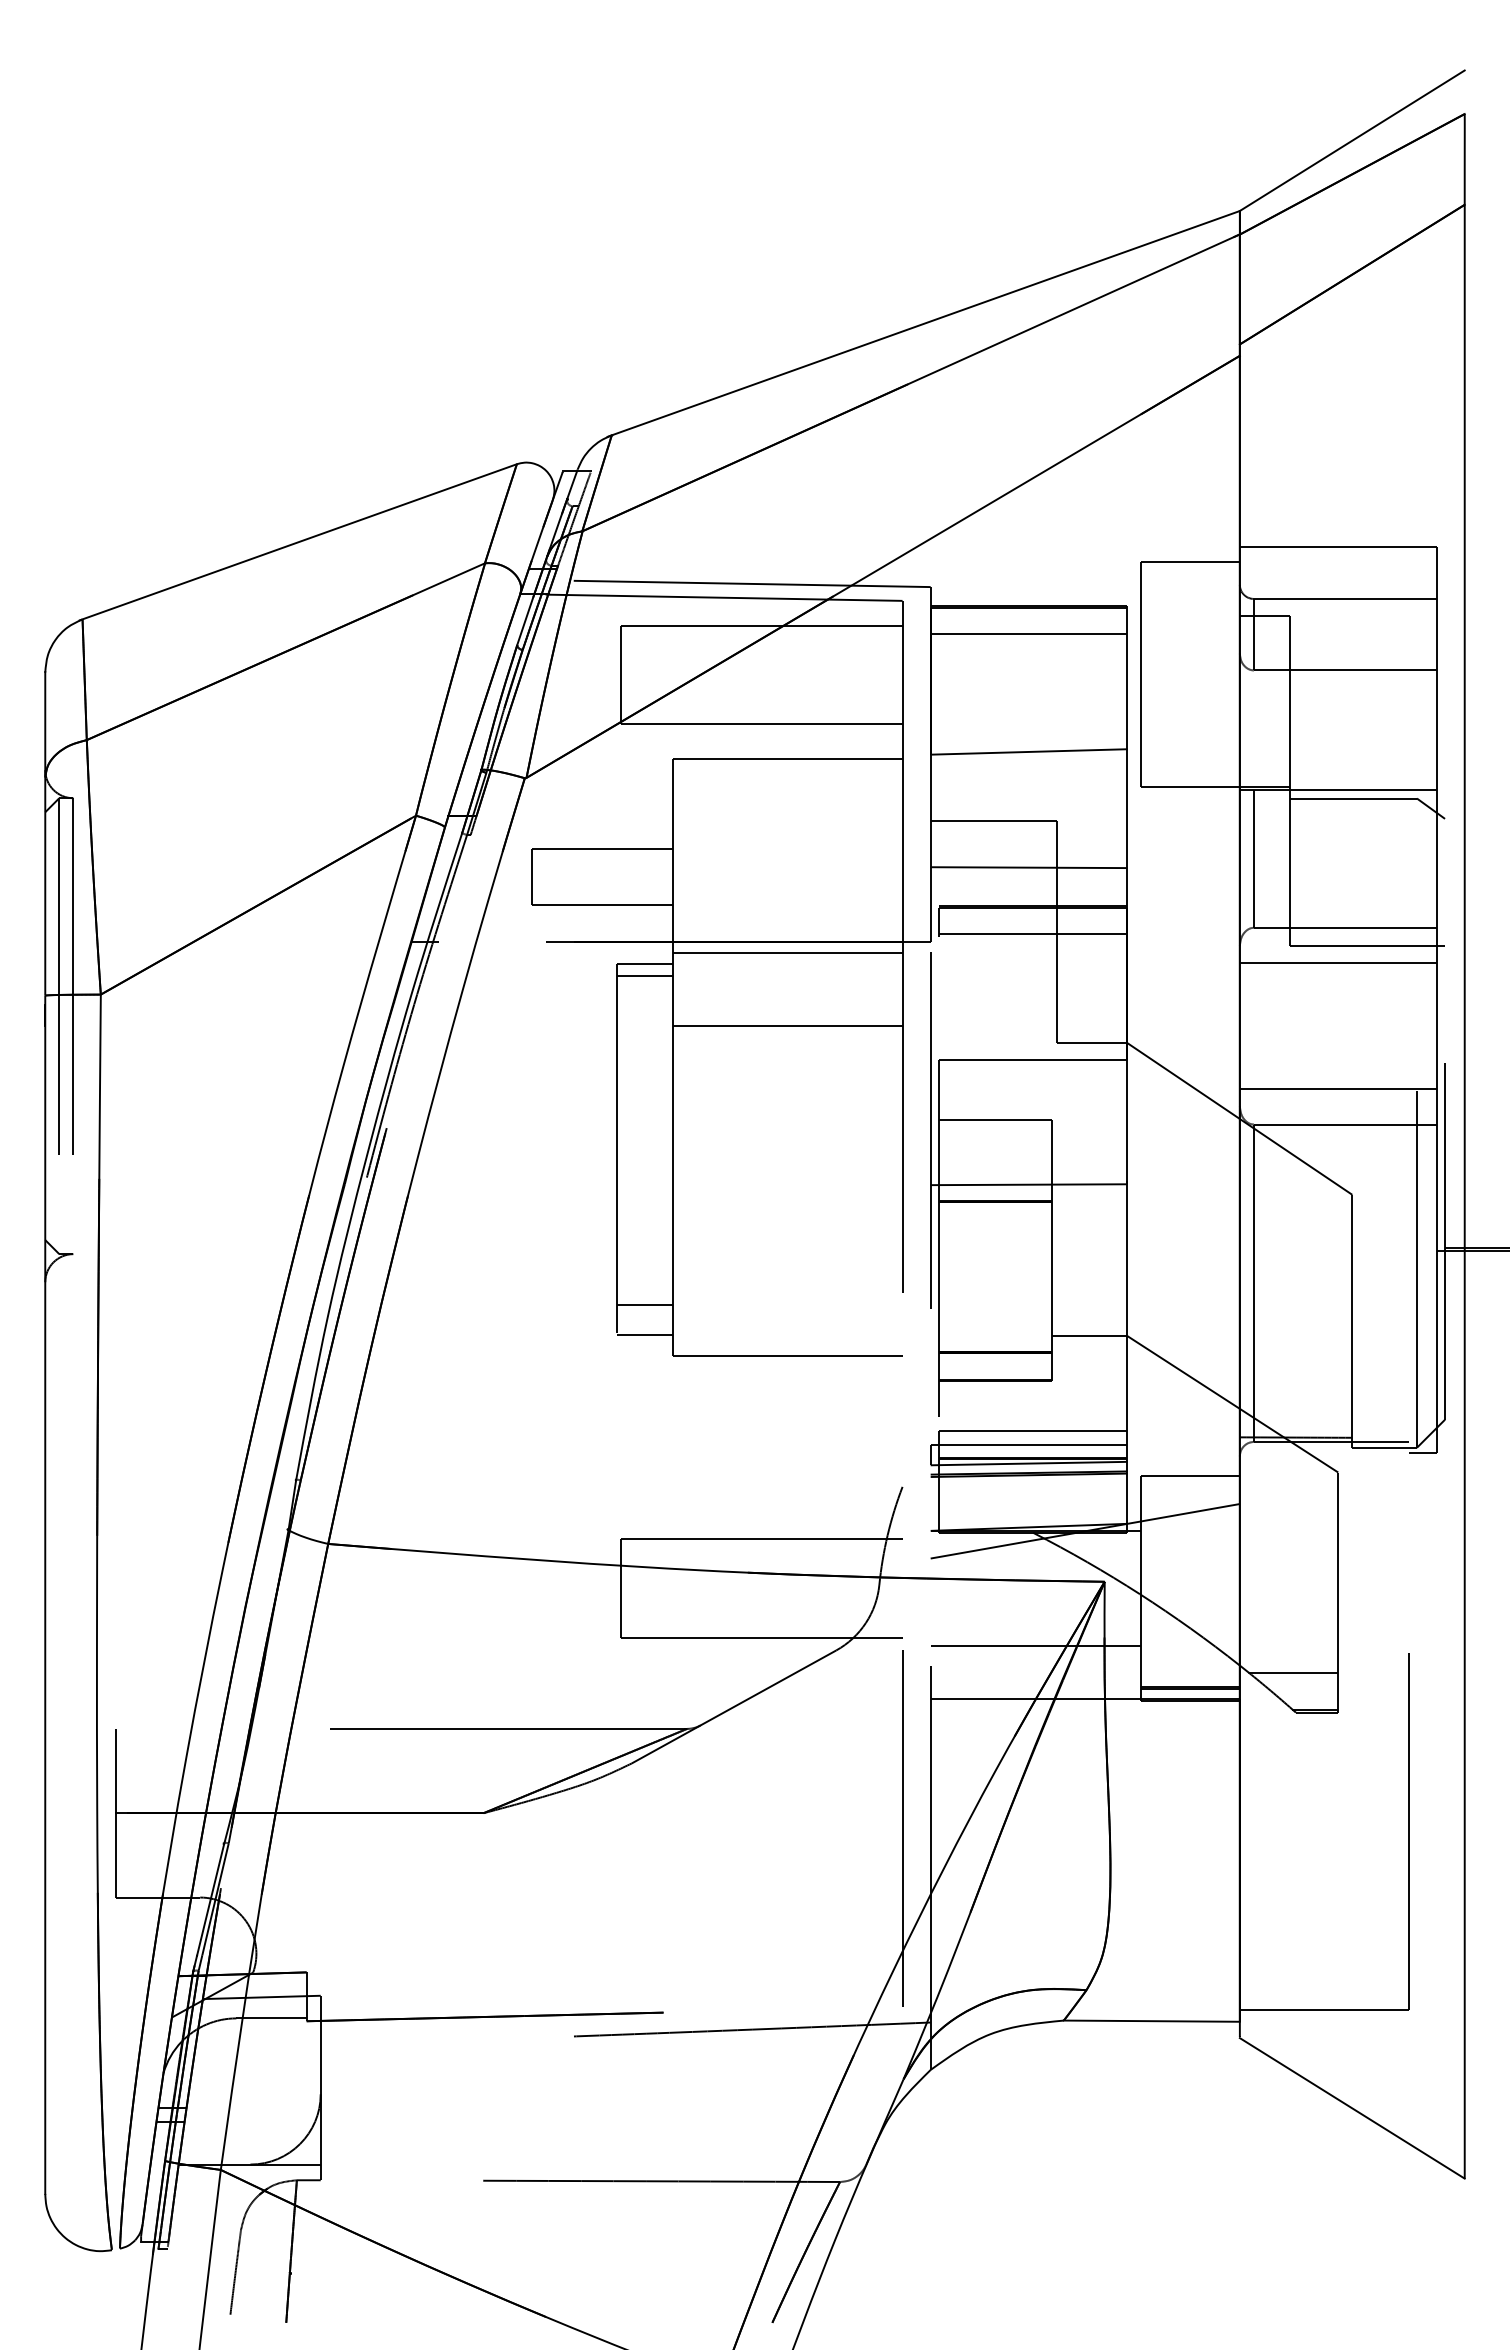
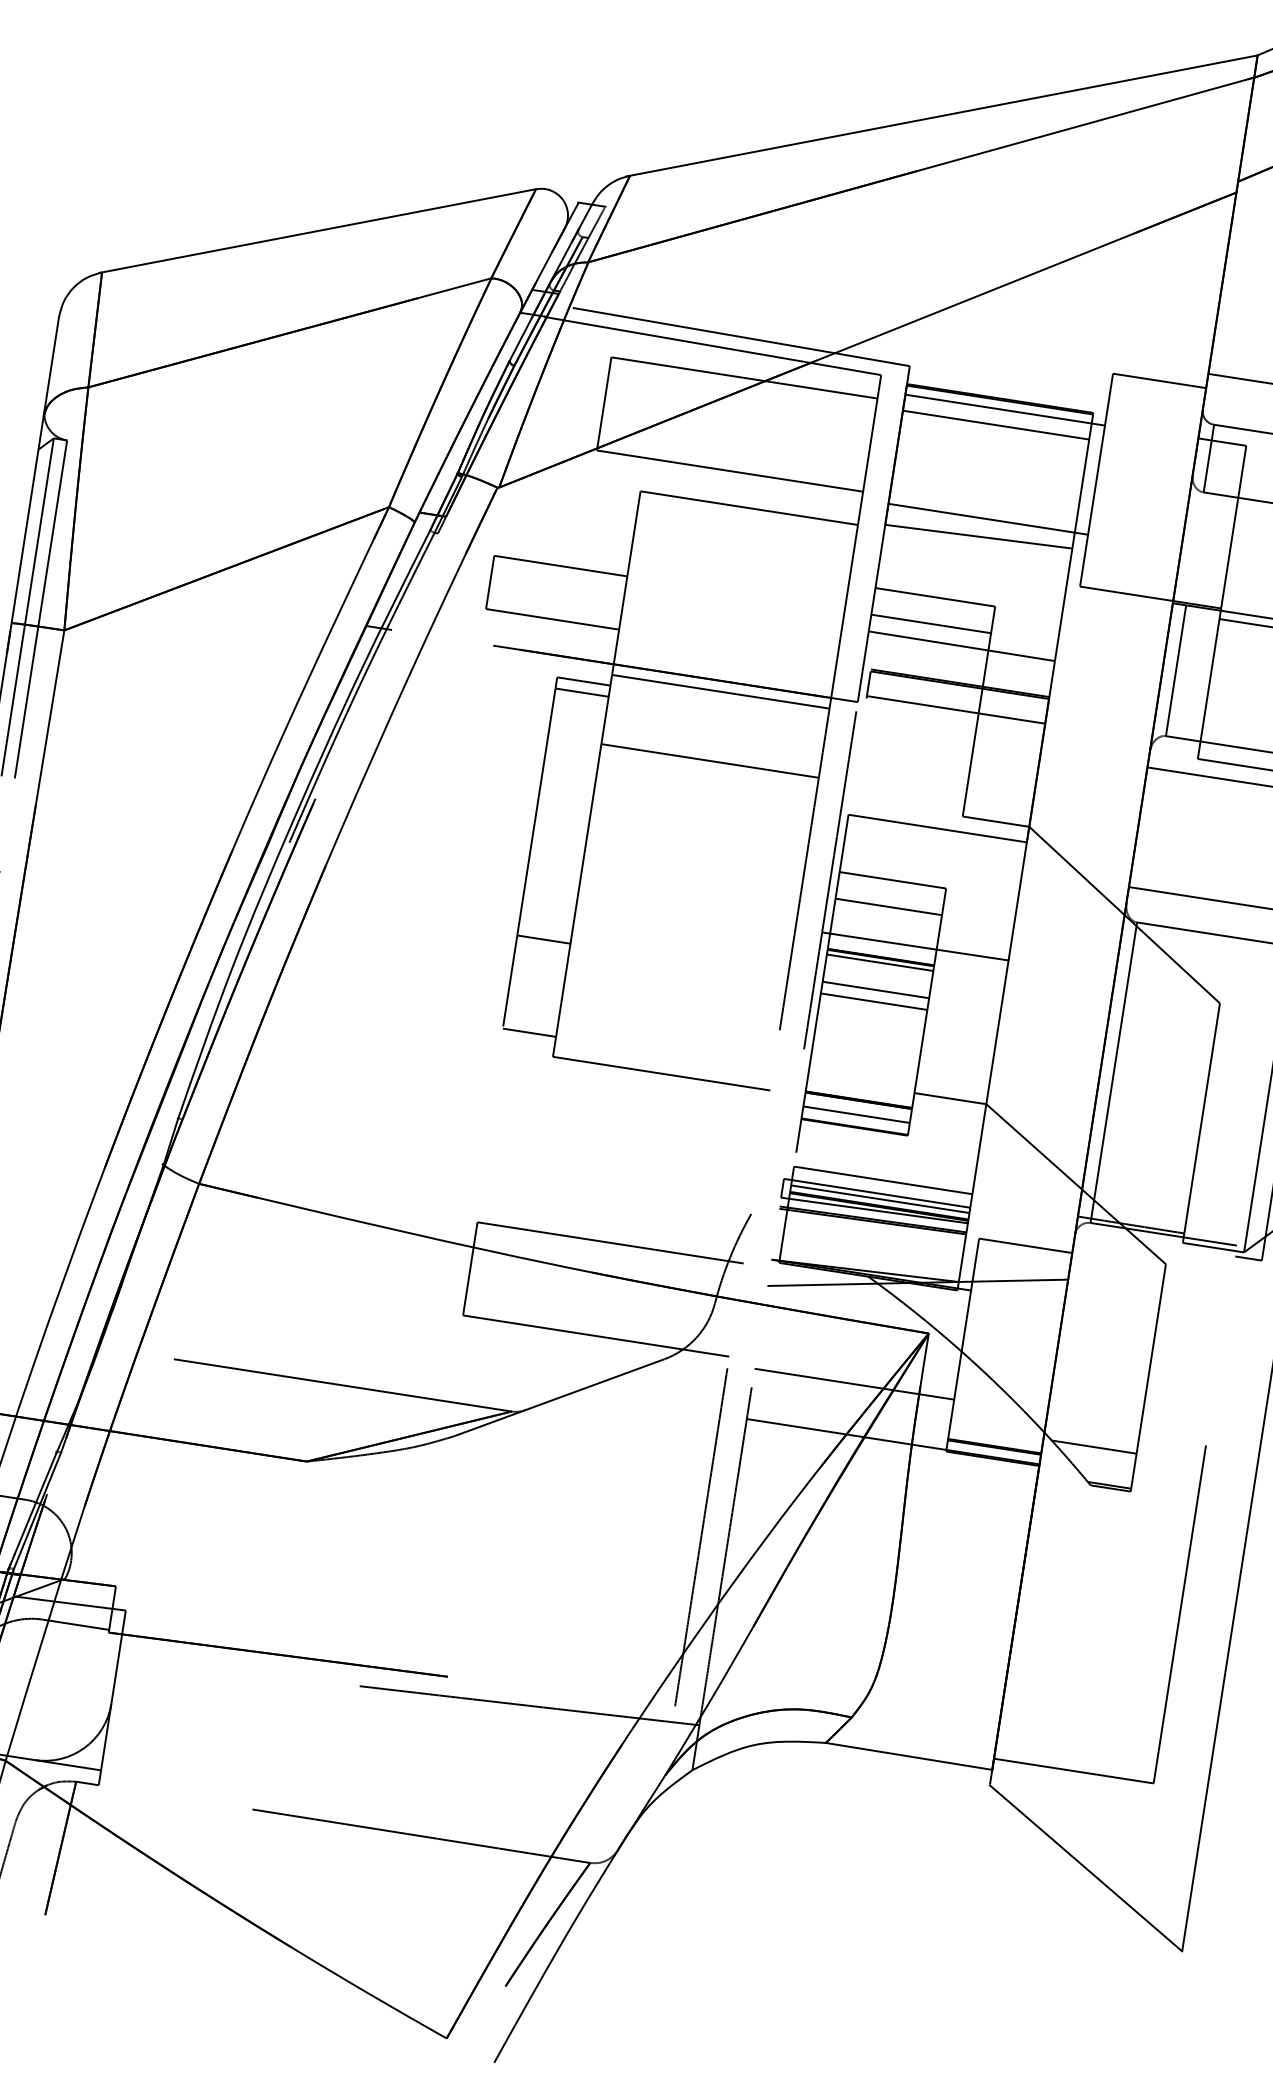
line: (1035, 617) -> (1004, 410), added
line: (1035, 732) -> (987, 519), added
line: (993, 849) -> (930, 623), added
line: (995, 1148) -> (888, 907), added
line: (995, 1207) -> (880, 963), added
line: (995, 1235) -> (876, 989), added
line: (995, 1248) -> (874, 1001), added
line: (644, 1304) -> (543, 939), moved
line: (995, 1367) -> (856, 1114), added
line: (1033, 1451) -> (880, 1199), added

